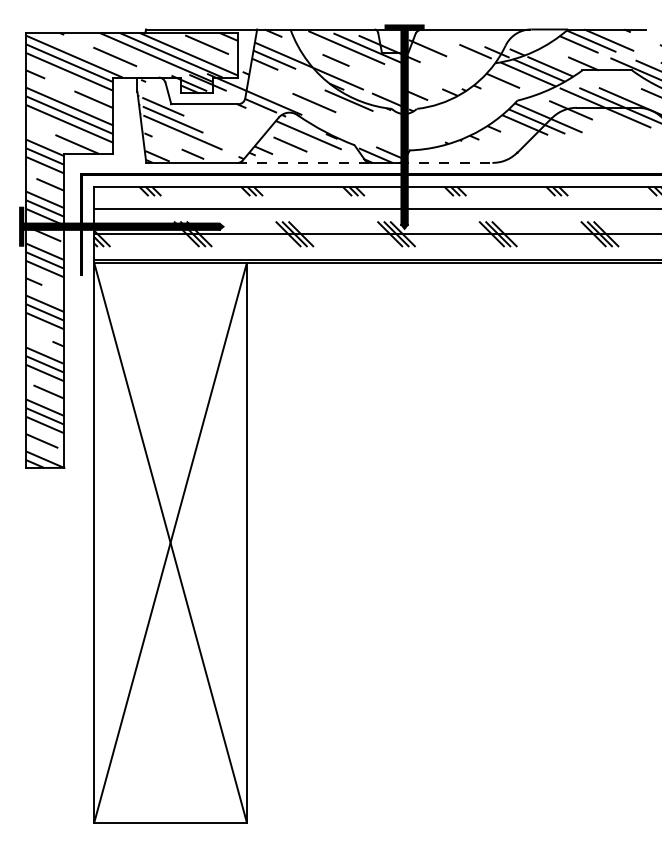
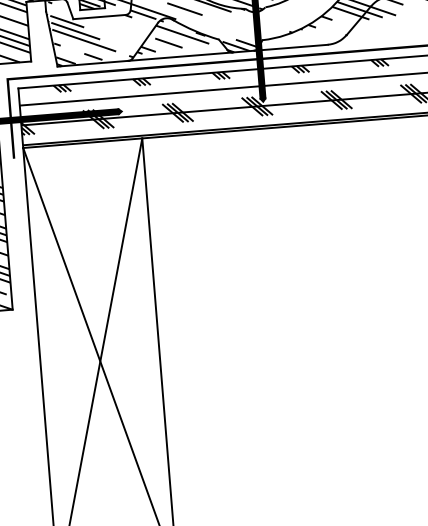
line: (303, 162) -> (180, 56), dashed -> solid
line: (445, 162) -> (291, 47), dashed -> solid

